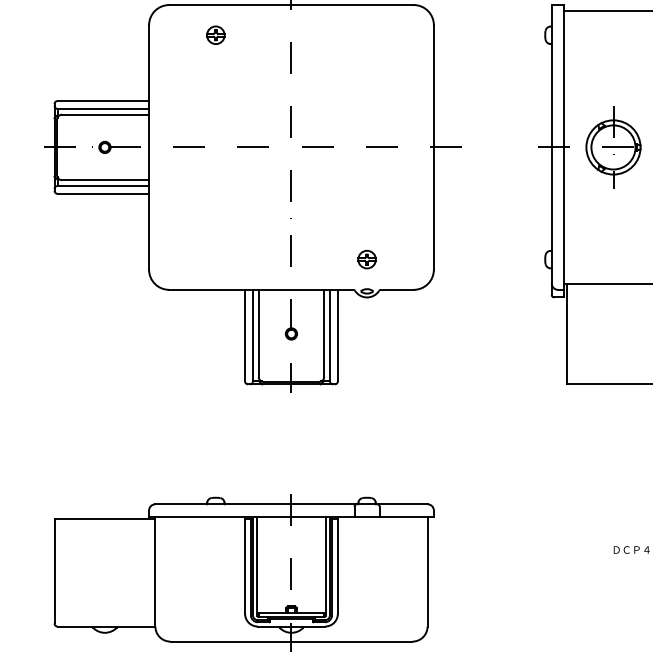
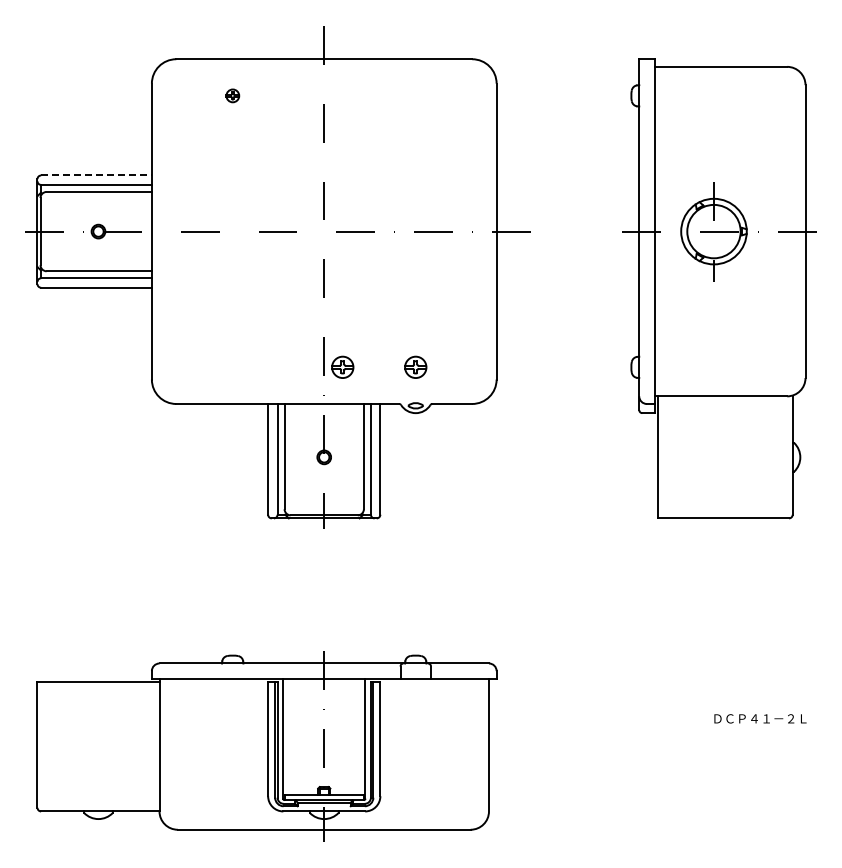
part: (215, 35) -> (232, 95), size x0.6
line: (104, 101) -> (97, 175), solid -> dashed
part: (306, 258) -> (342, 366), added

